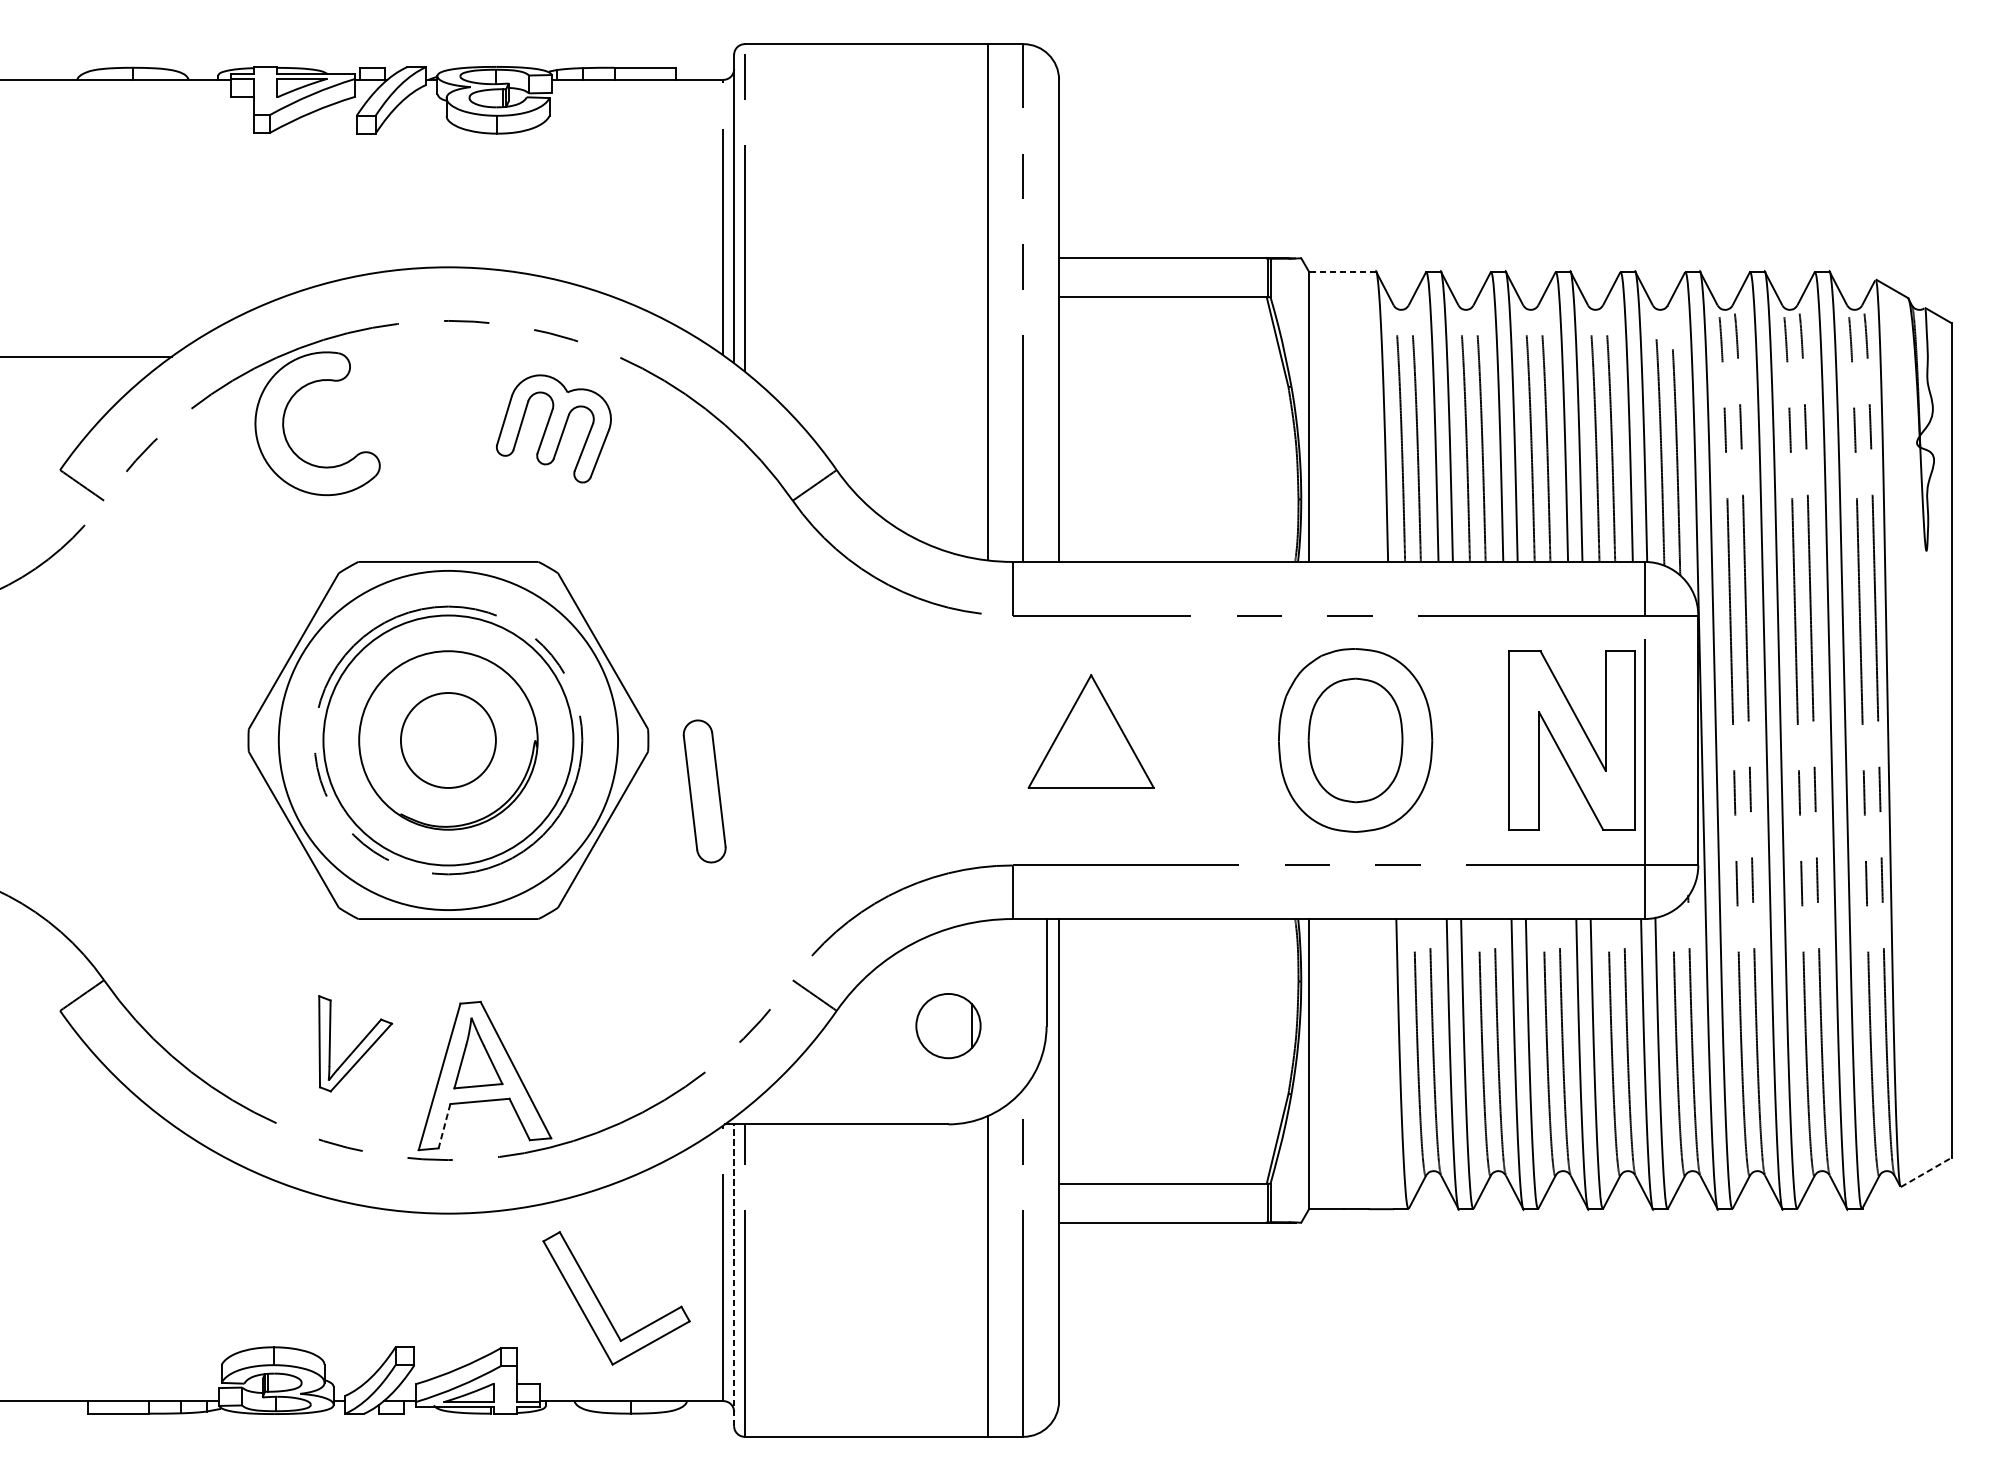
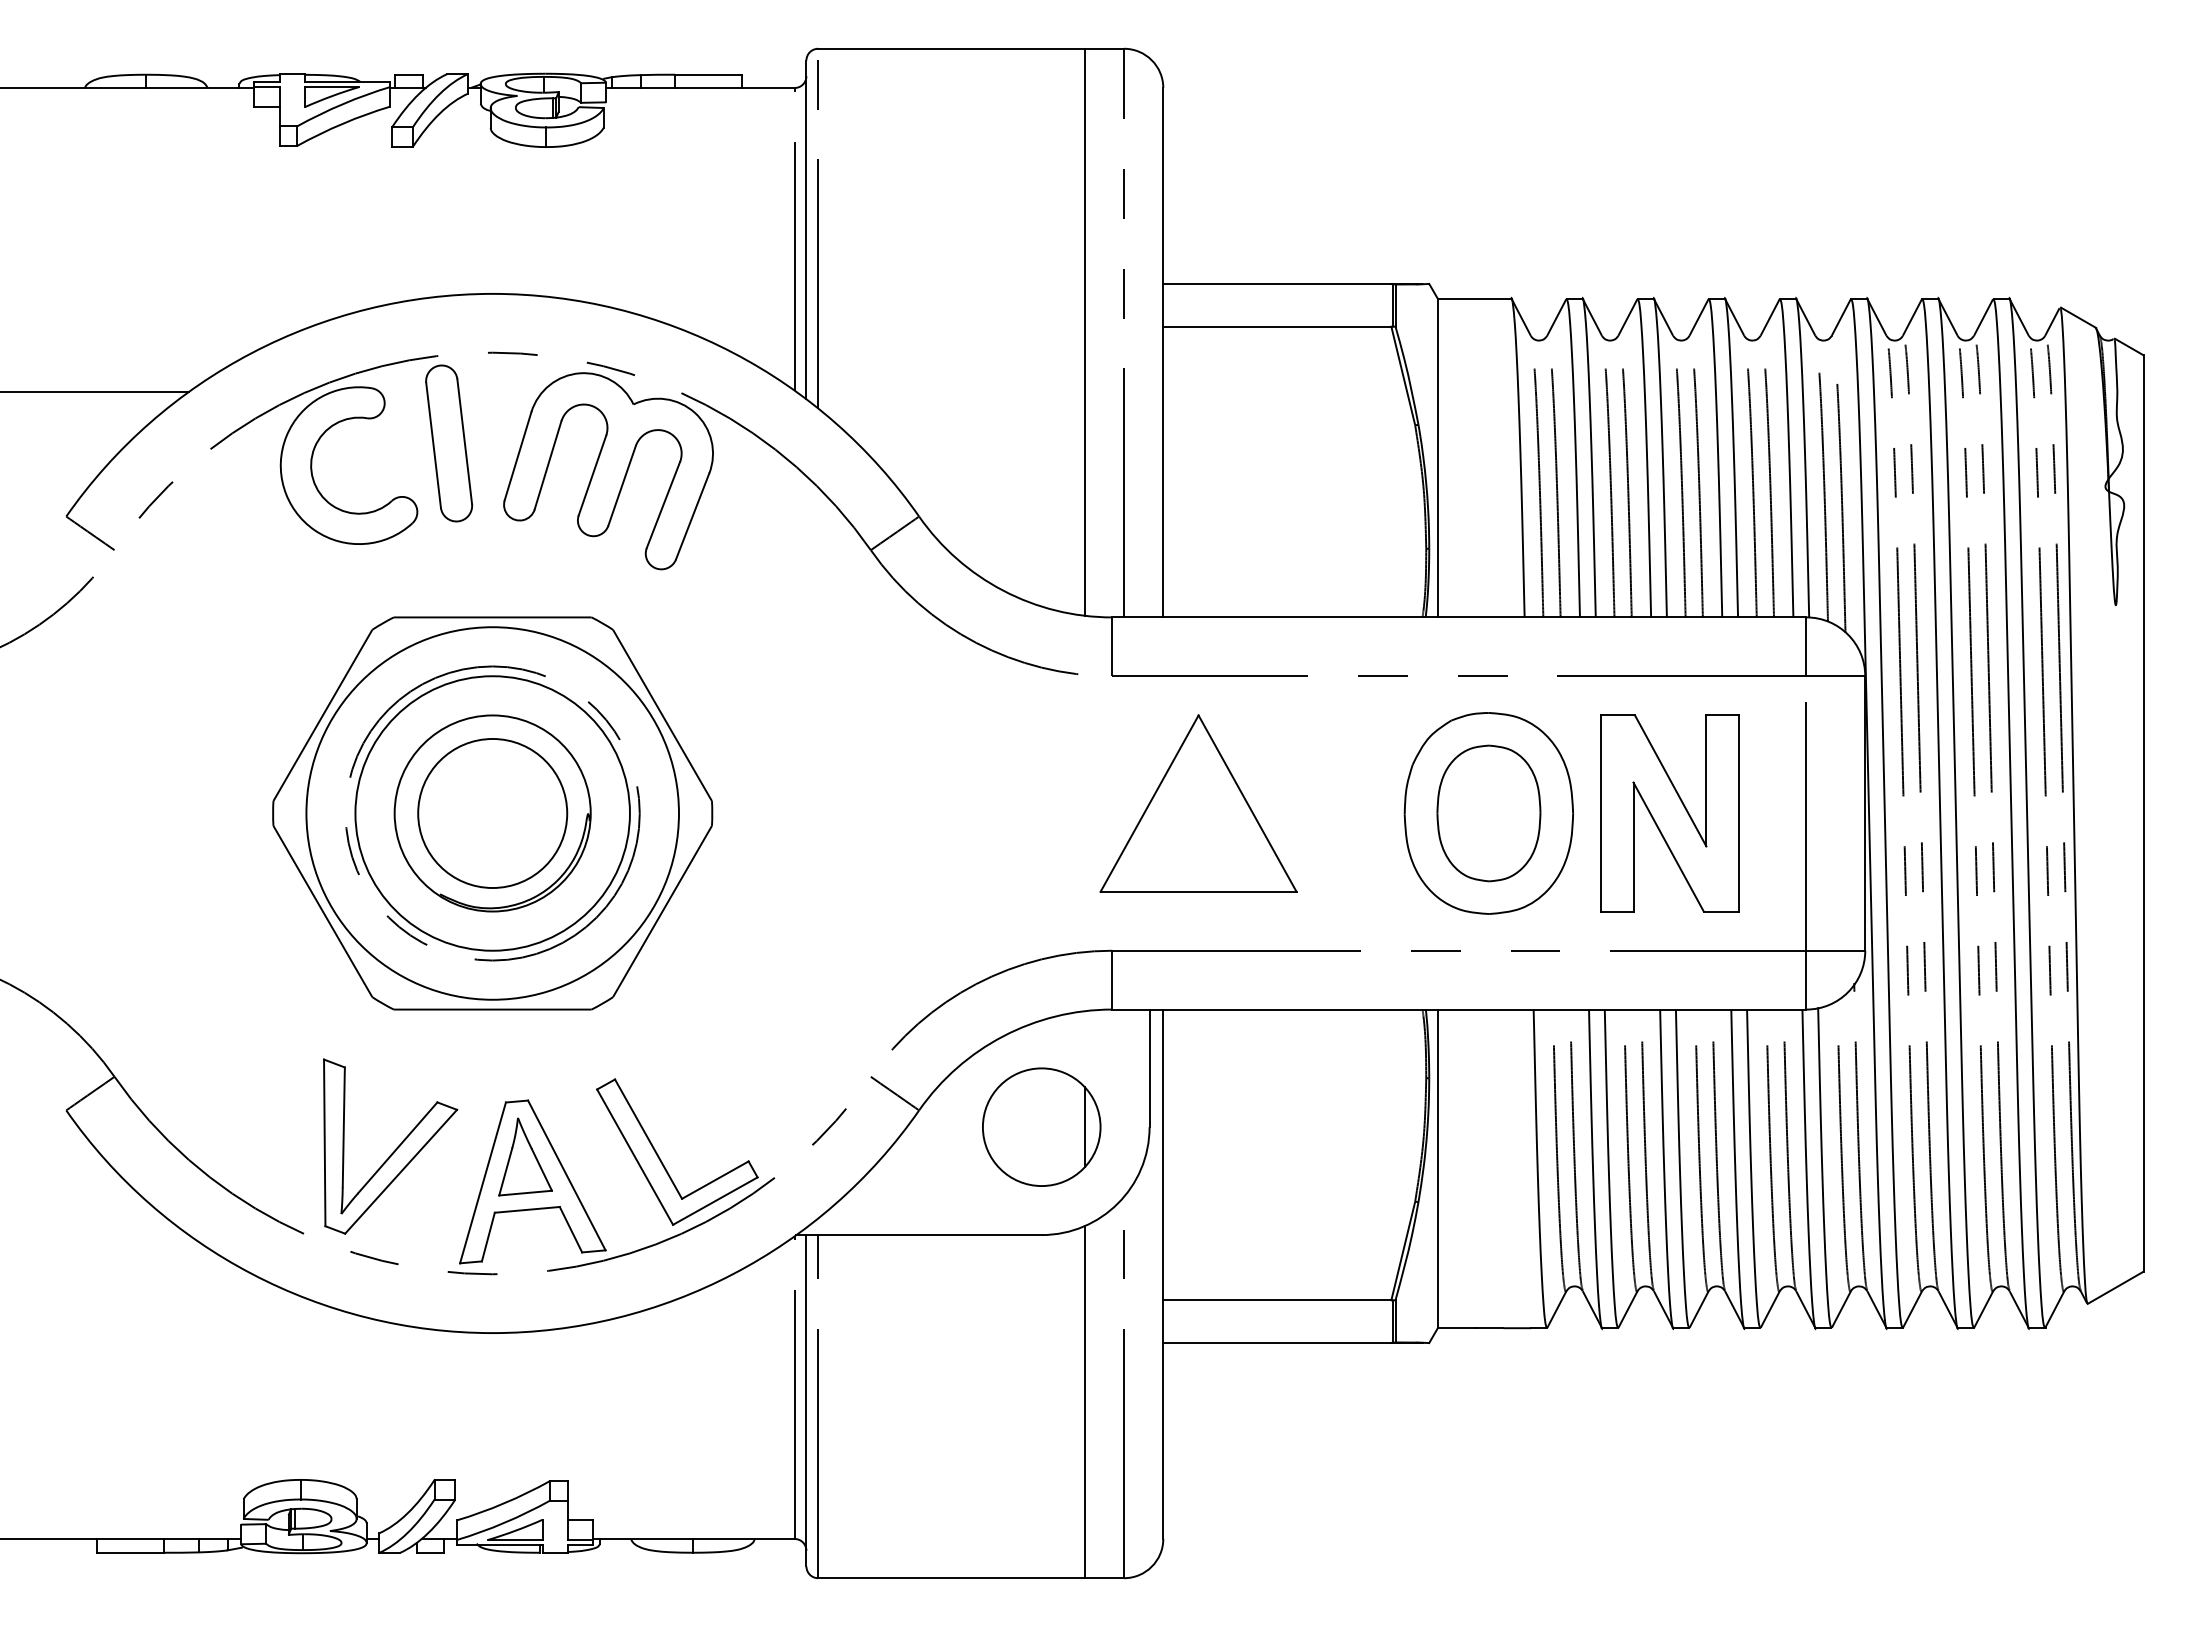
line: (1342, 271) -> (1474, 298), dashed -> solid
part: (553, 429) -> (608, 471), size x1.67
part: (1091, 731) -> (1198, 803), size x1.43
circle: (448, 740) -> (492, 813), size x1.43
part: (1571, 740) -> (1669, 813), moved
part: (705, 791) -> (449, 443), moved
part: (948, 1025) -> (1041, 1126), size x1.67
part: (355, 1043) -> (390, 1146), size x1.67
line: (444, 1126) -> (488, 1237), dashed -> solid
line: (1927, 1172) -> (2116, 1287), dashed -> solid
line: (734, 1275) -> (806, 1400), dashed -> solid
part: (603, 1306) -> (662, 1161), moved

